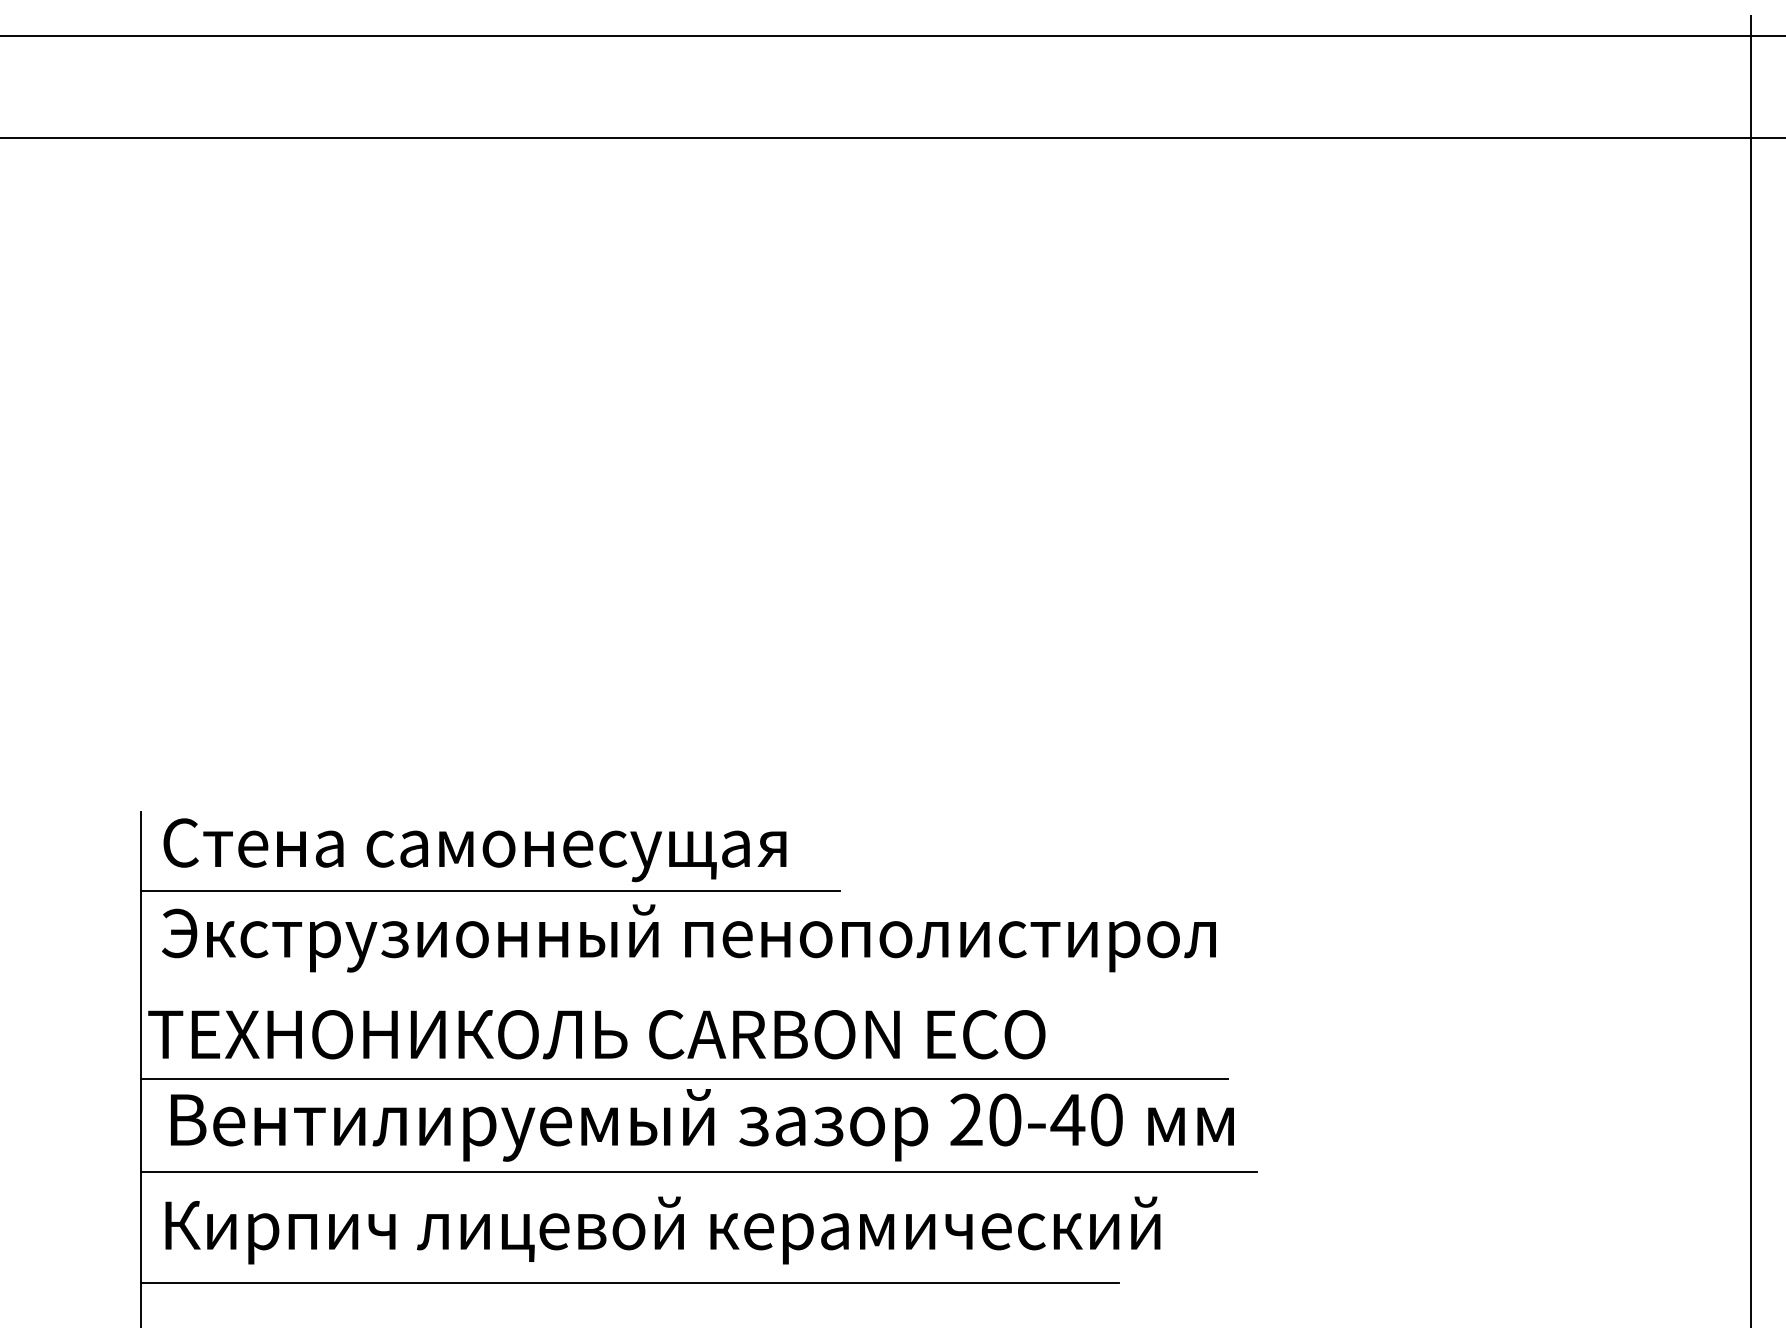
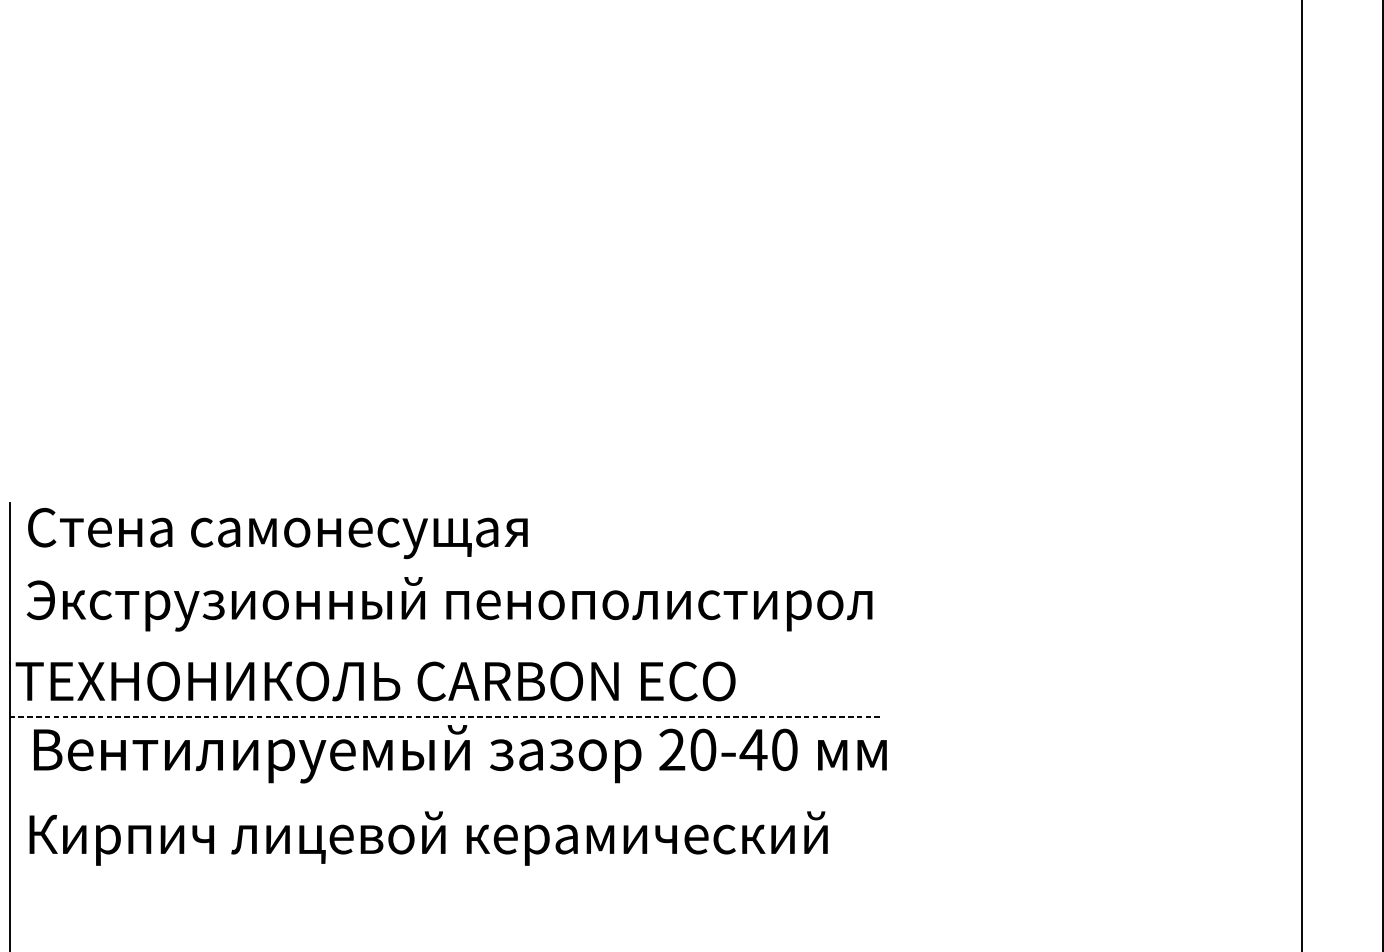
line: (489, 890) -> (289, 565), removed
line: (684, 1078) -> (445, 716), solid -> dashed
line: (698, 1172) -> (457, 792), removed
line: (629, 1282) -> (401, 880), removed

